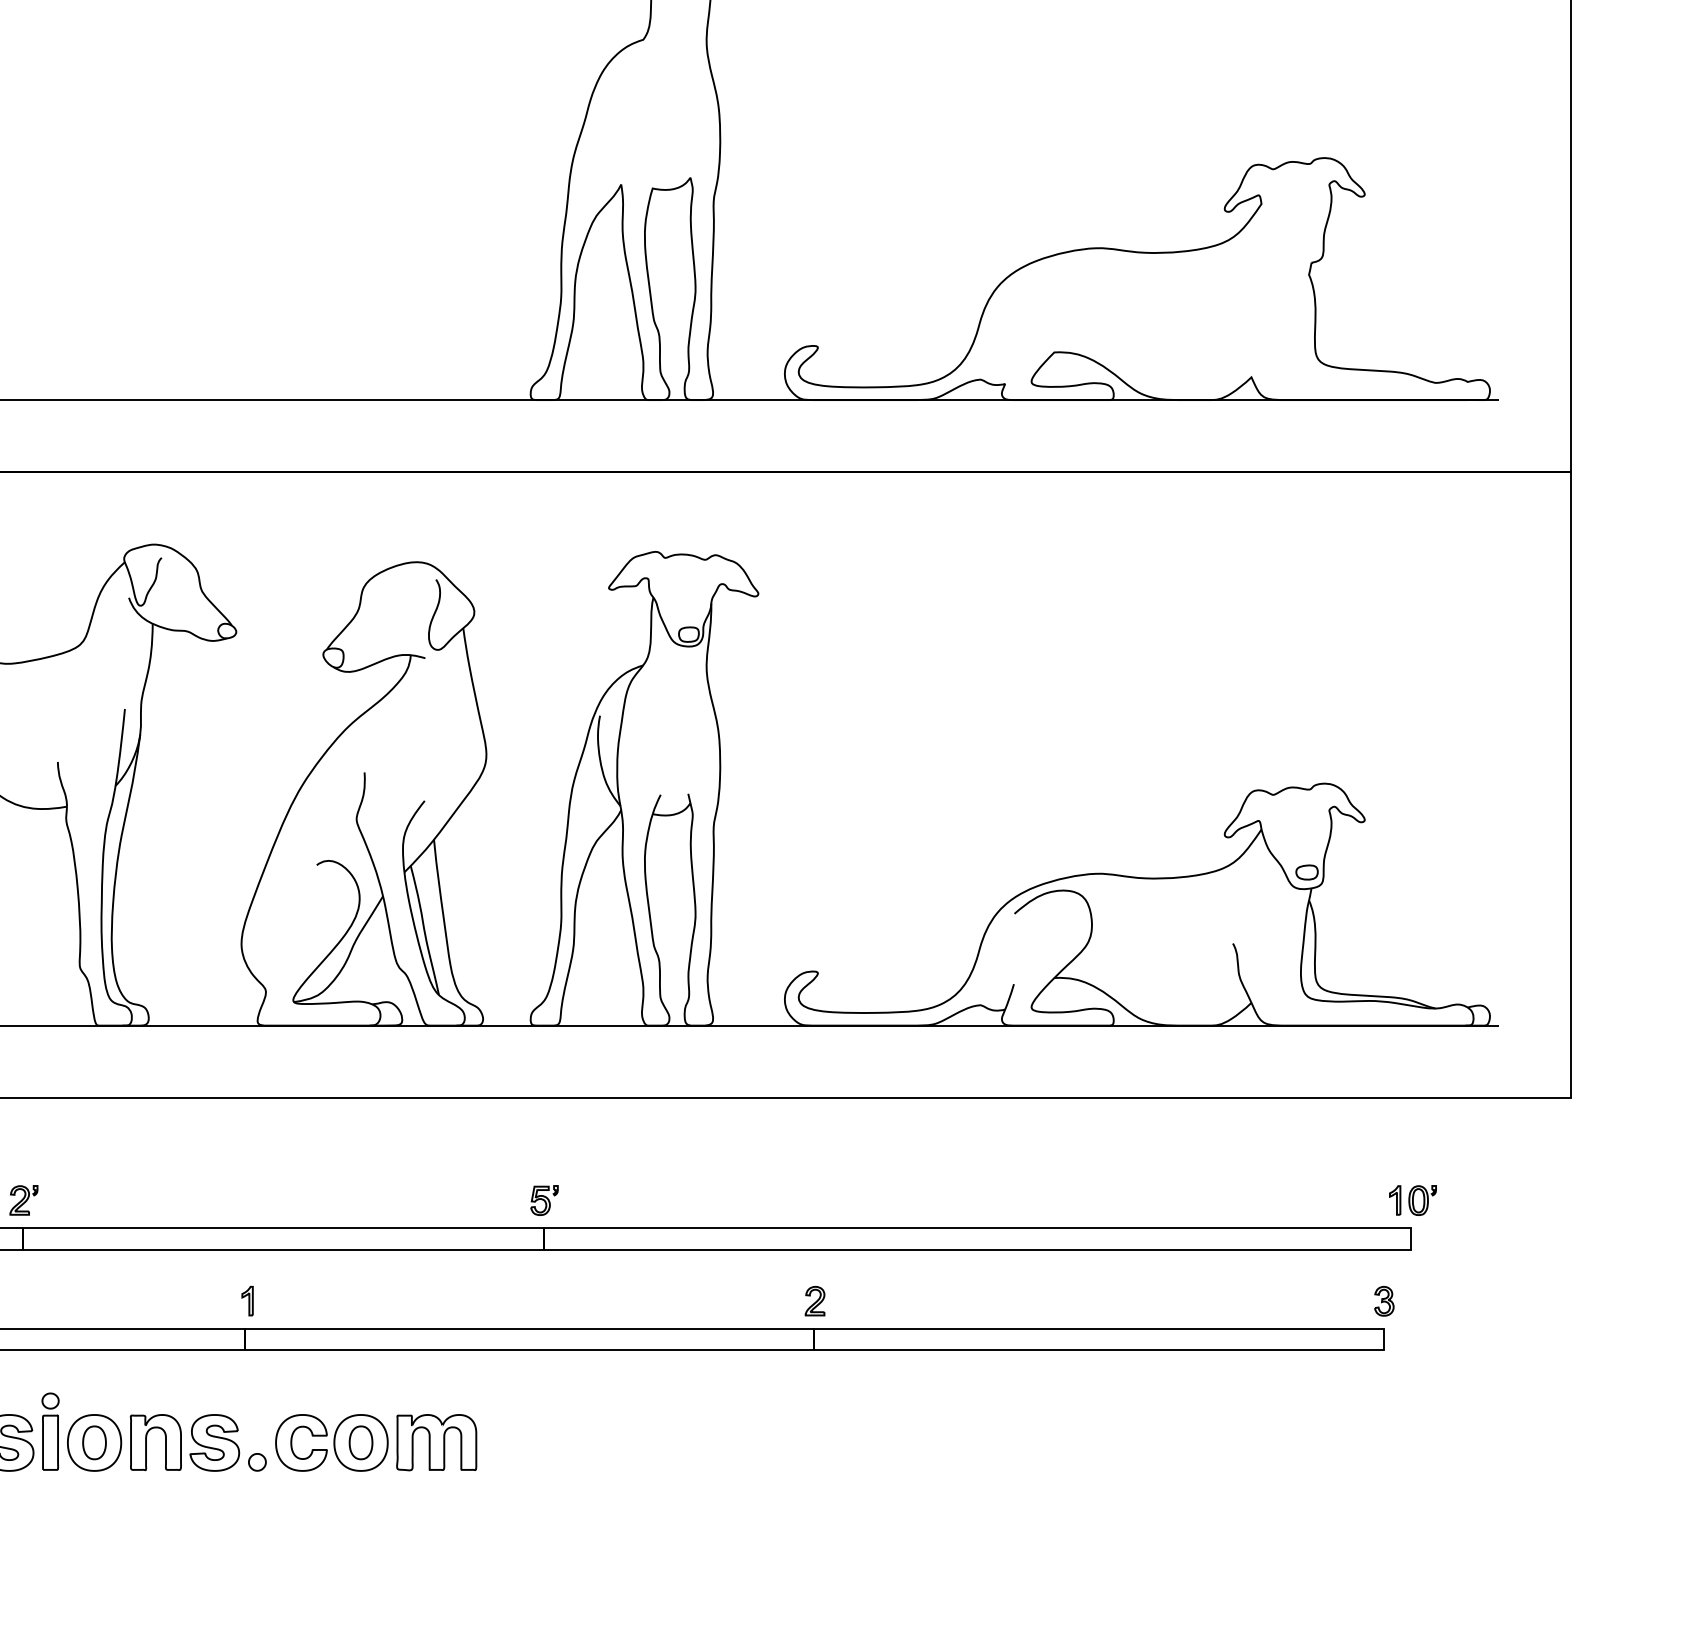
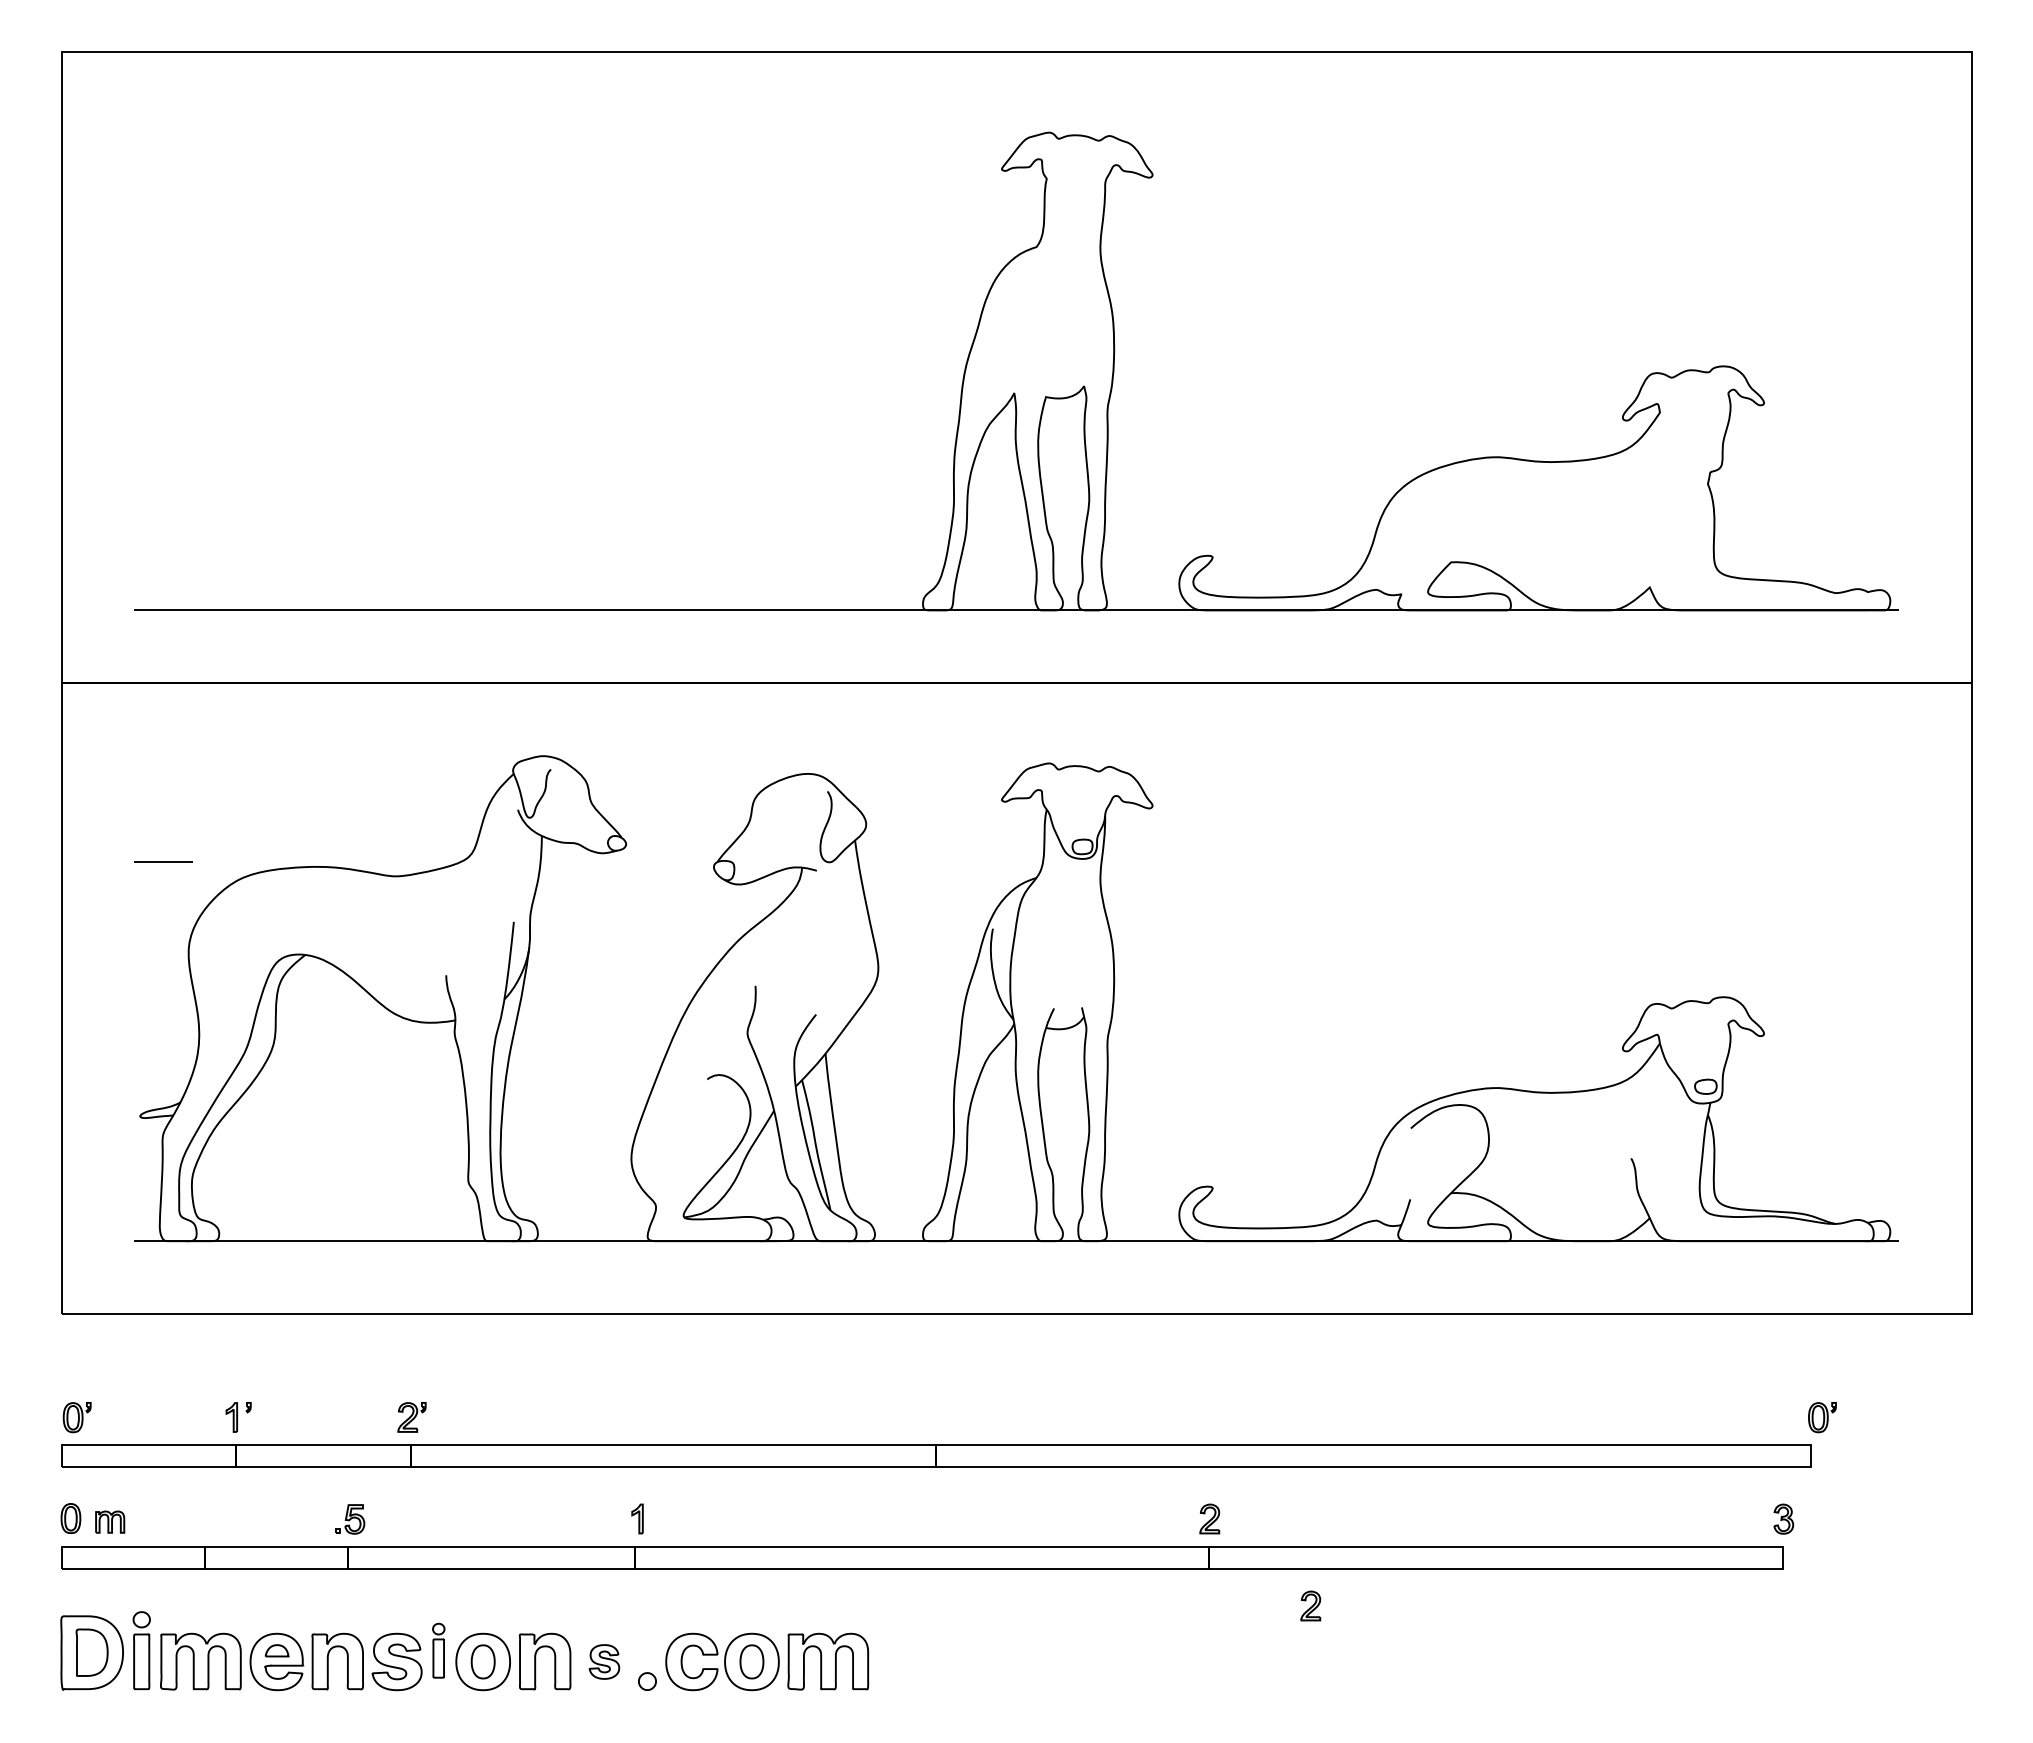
part: (544, 1200) -> (936, 1417), removed
part: (1394, 1200) -> (1794, 1417), removed
part: (914, 1386) -> (1310, 1605), added
part: (50, 1431) -> (438, 1650), size x0.7
part: (214, 1442) -> (604, 1661), size x0.6

